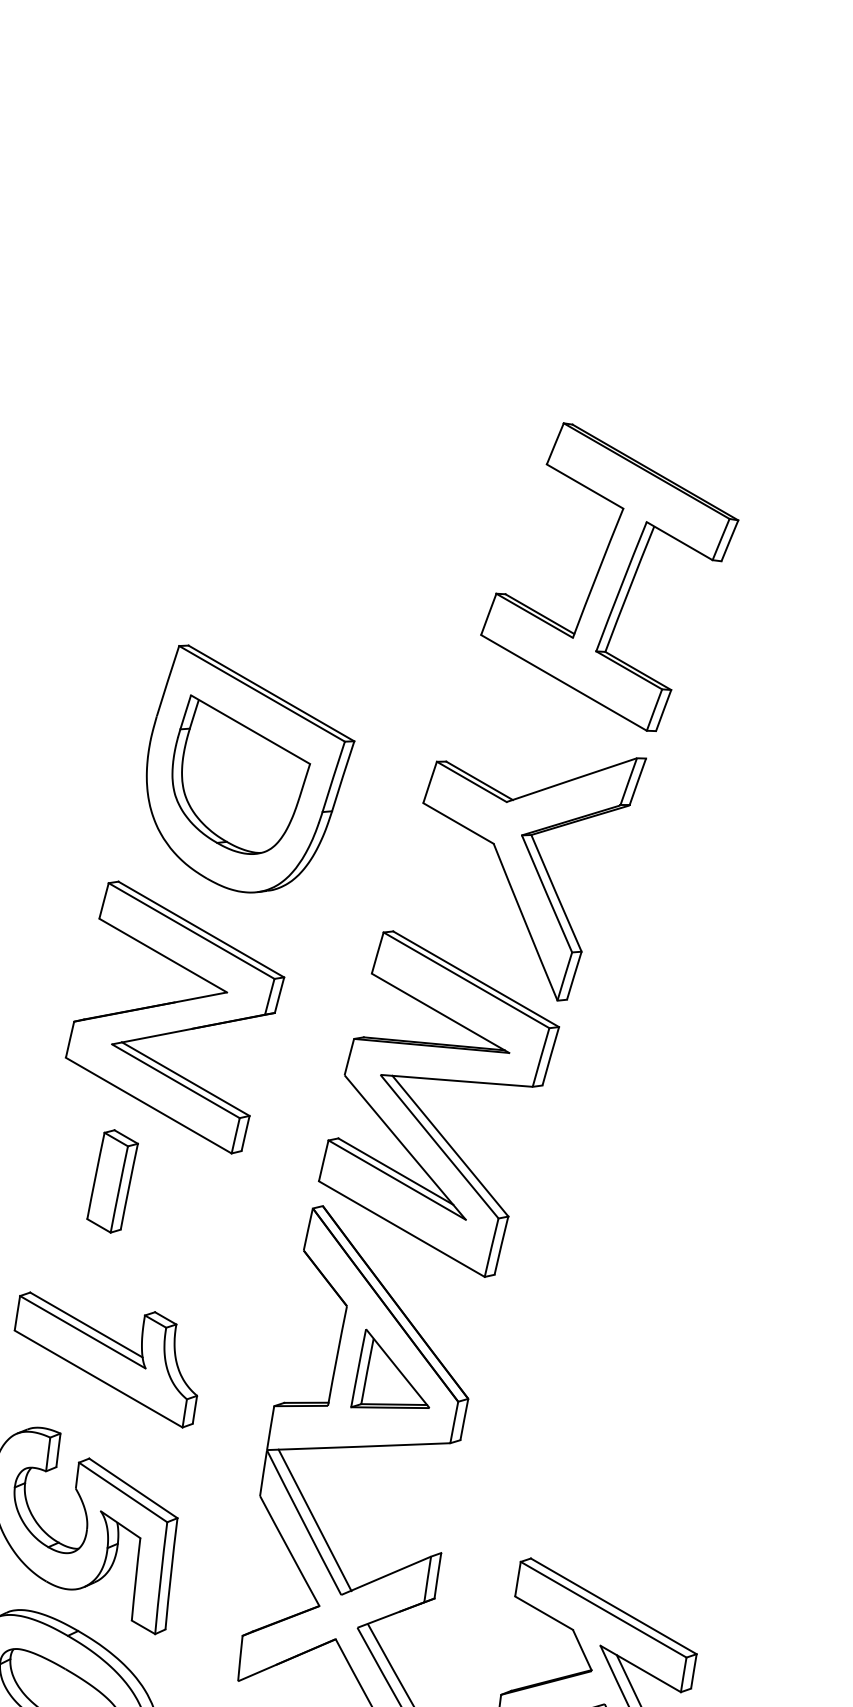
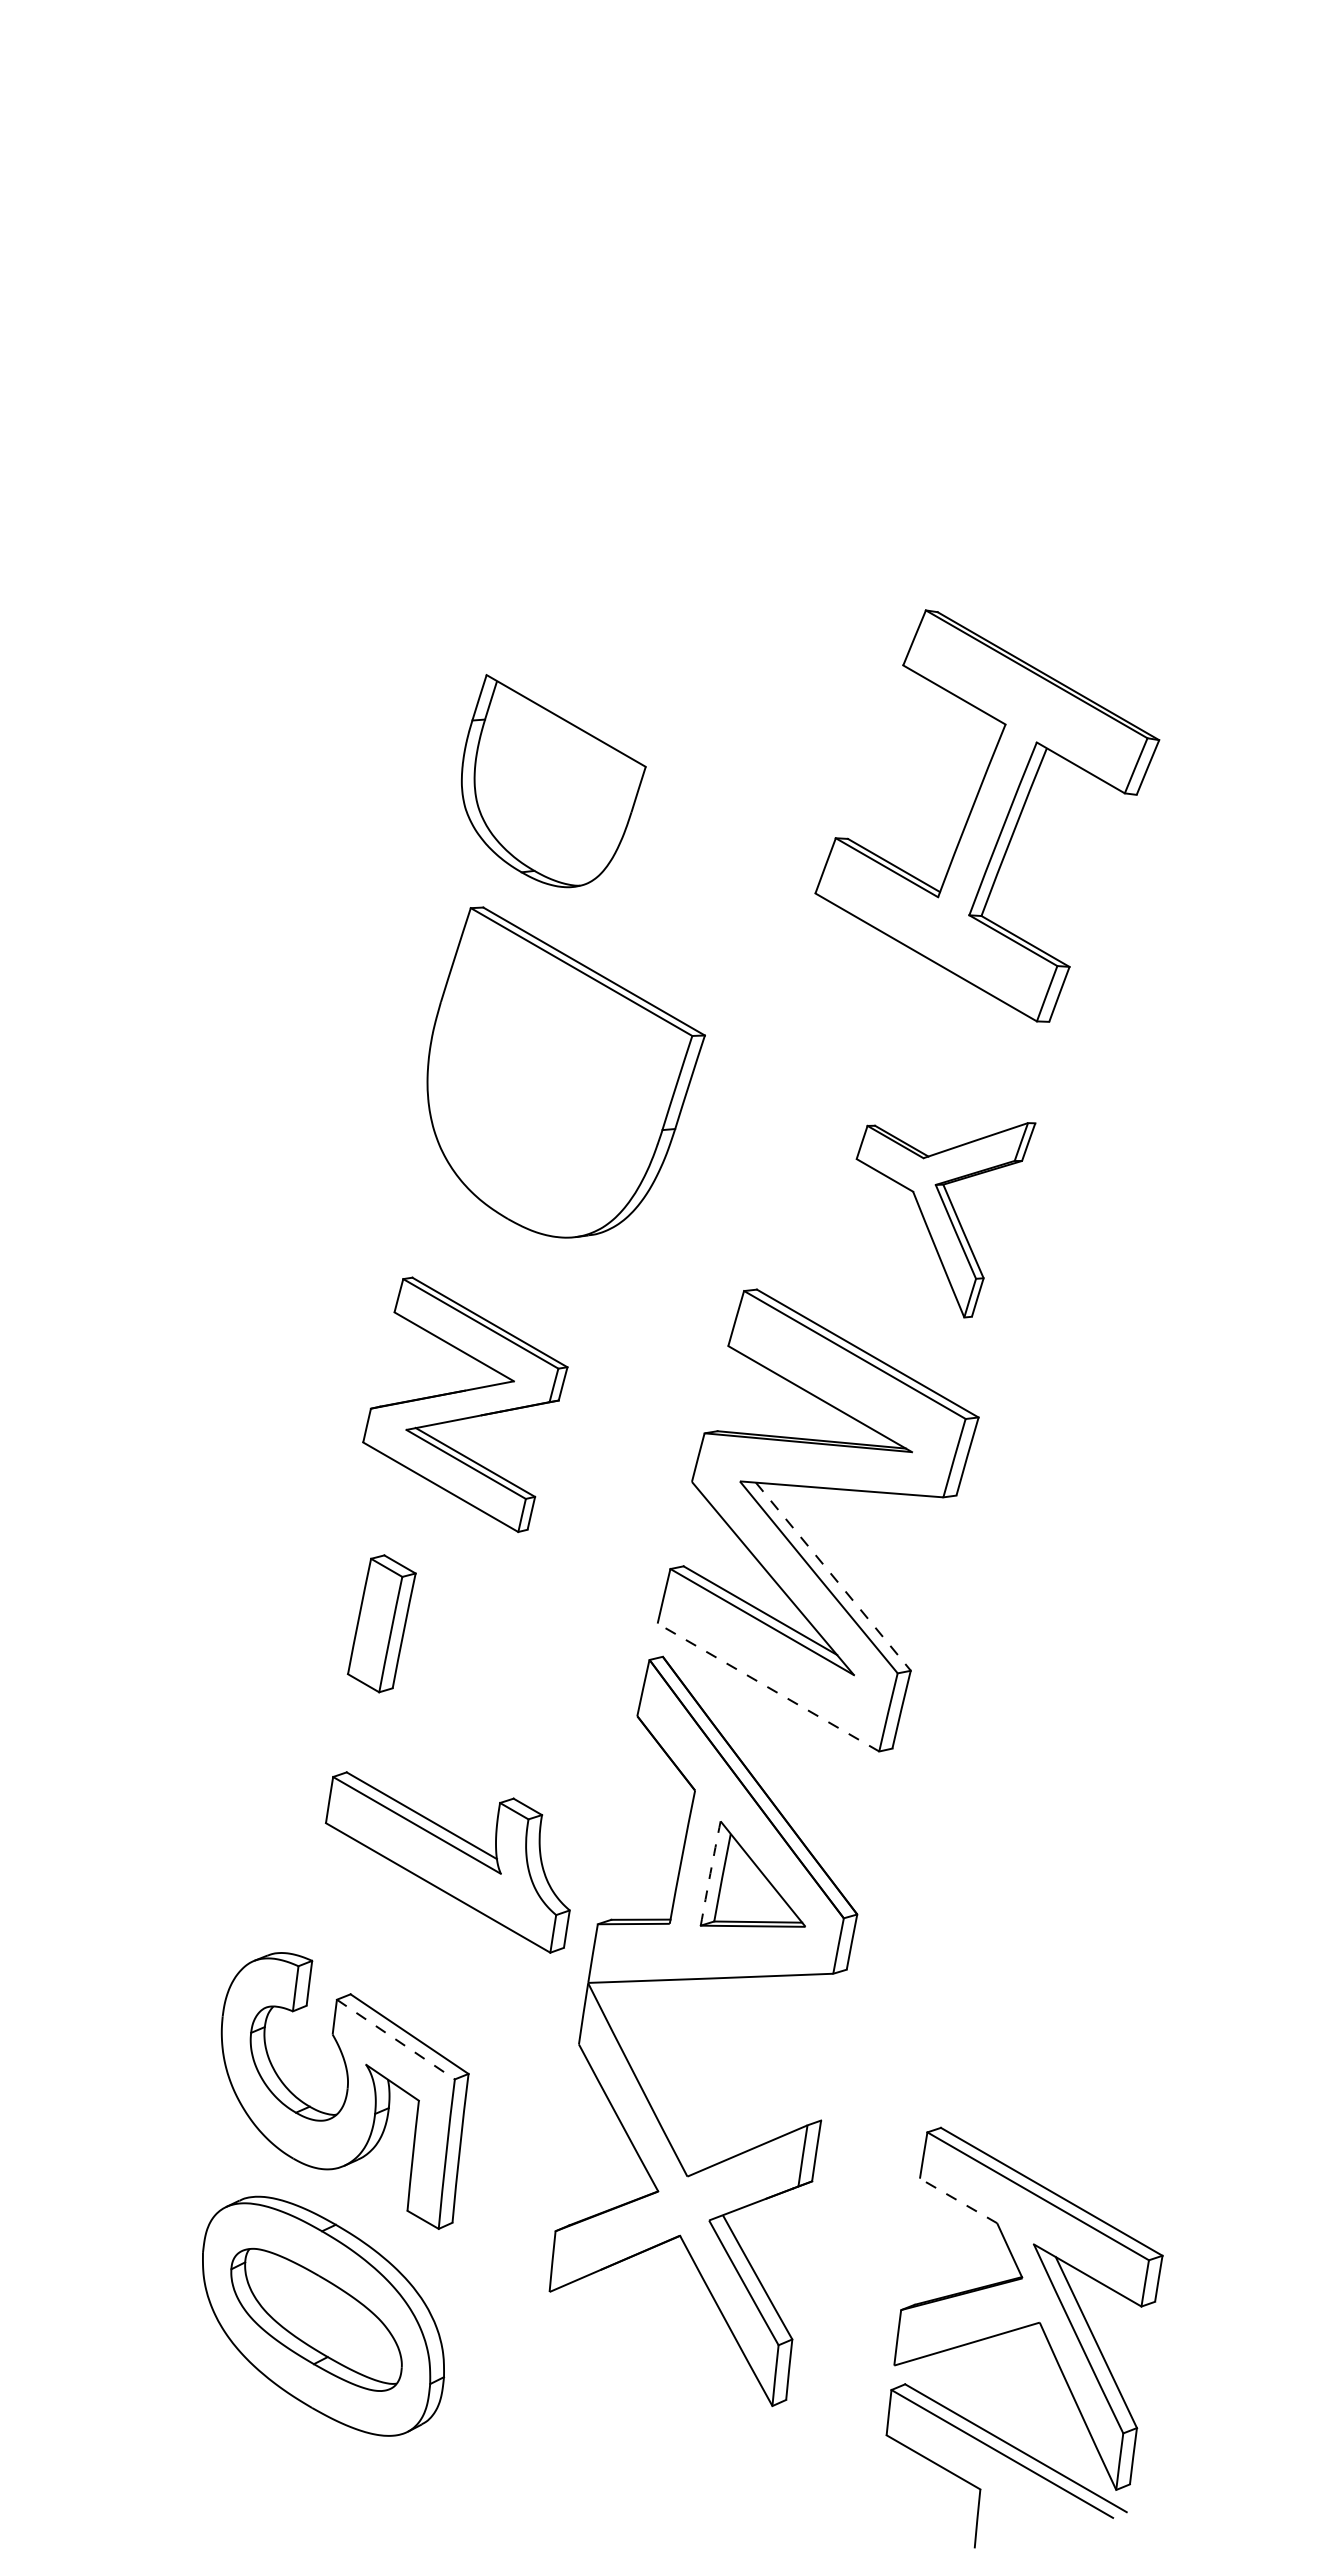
part: (609, 576) -> (987, 815), moved
part: (241, 774) -> (553, 781), moved
part: (534, 879) -> (945, 1220), size x0.6
part: (175, 1017) -> (465, 1404), size x0.7
line: (450, 1146) -> (833, 1576), solid -> dashed
line: (401, 1229) -> (768, 1687), solid -> dashed
part: (105, 1359) -> (447, 1862), moved
arc: (358, 1368) -> (710, 1873), solid -> dashed
line: (123, 1492) -> (396, 2039), solid -> dashed
line: (315, 1520) -> (652, 2076), removed
line: (544, 1612) -> (958, 2200), solid -> dashed

